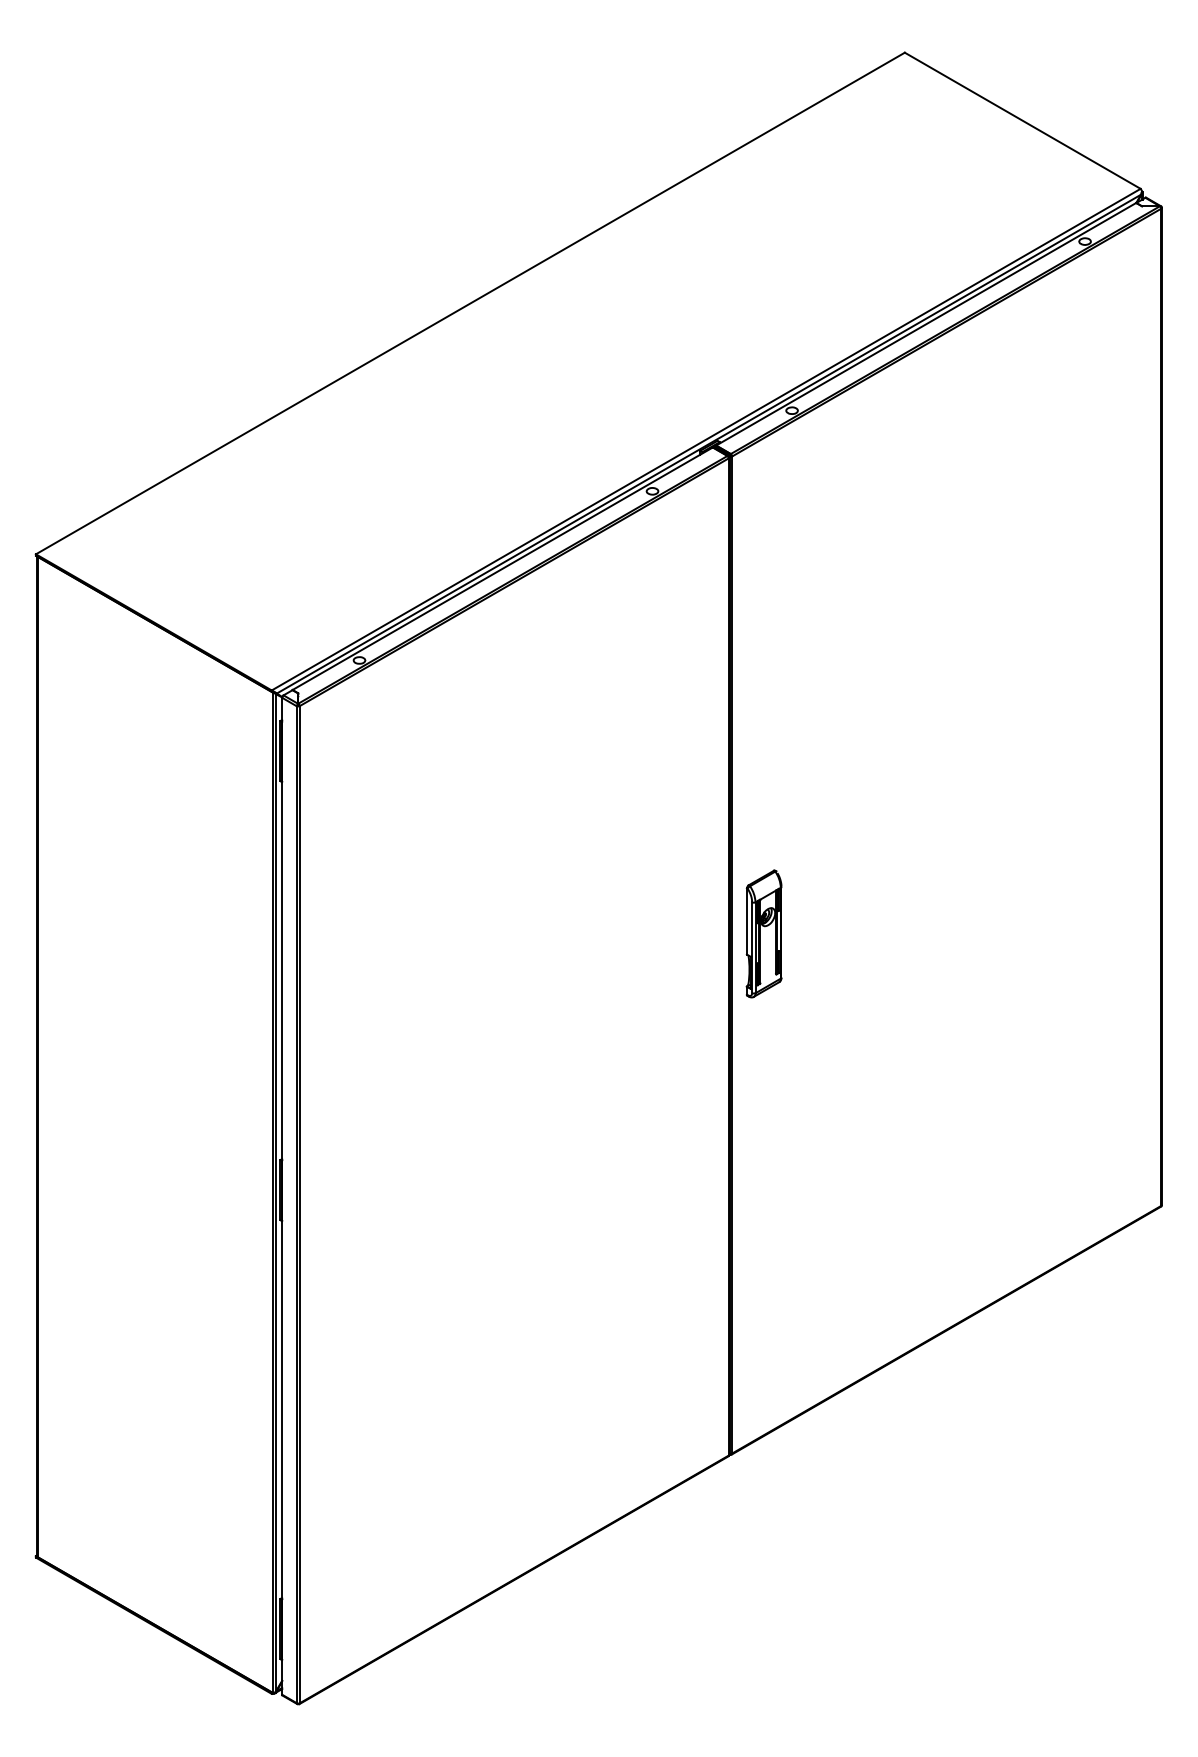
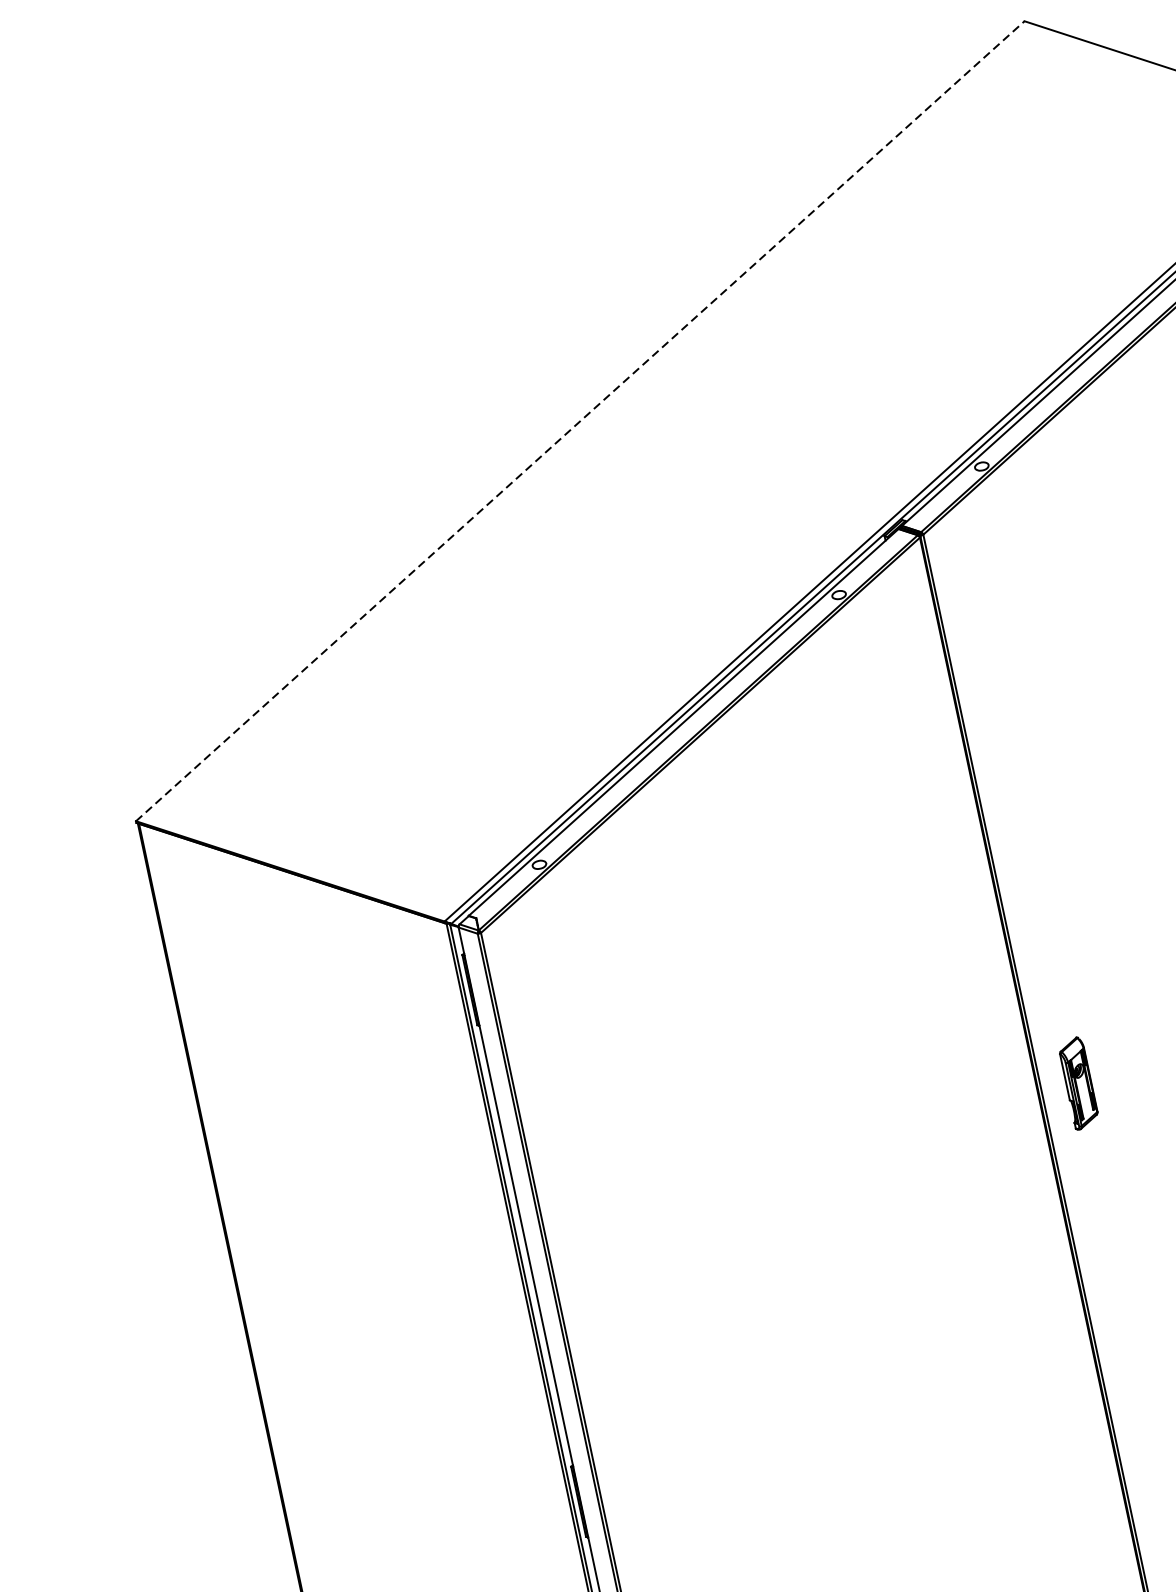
line: (470, 303) -> (580, 421), solid -> dashed
part: (763, 933) -> (1078, 1082), size x0.6

